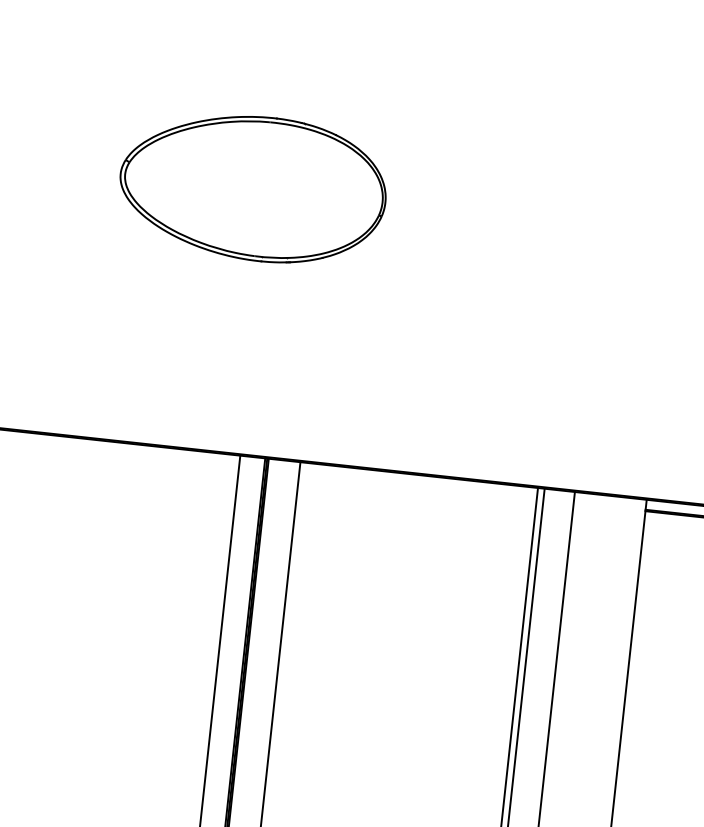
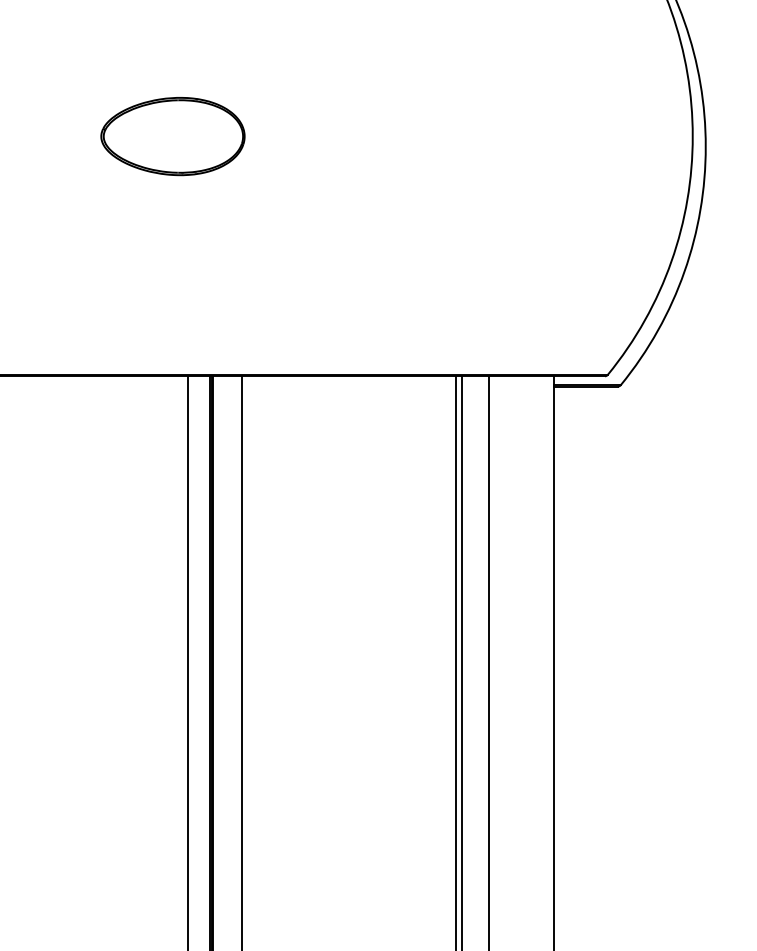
part: (252, 188) -> (172, 136), size x0.6

